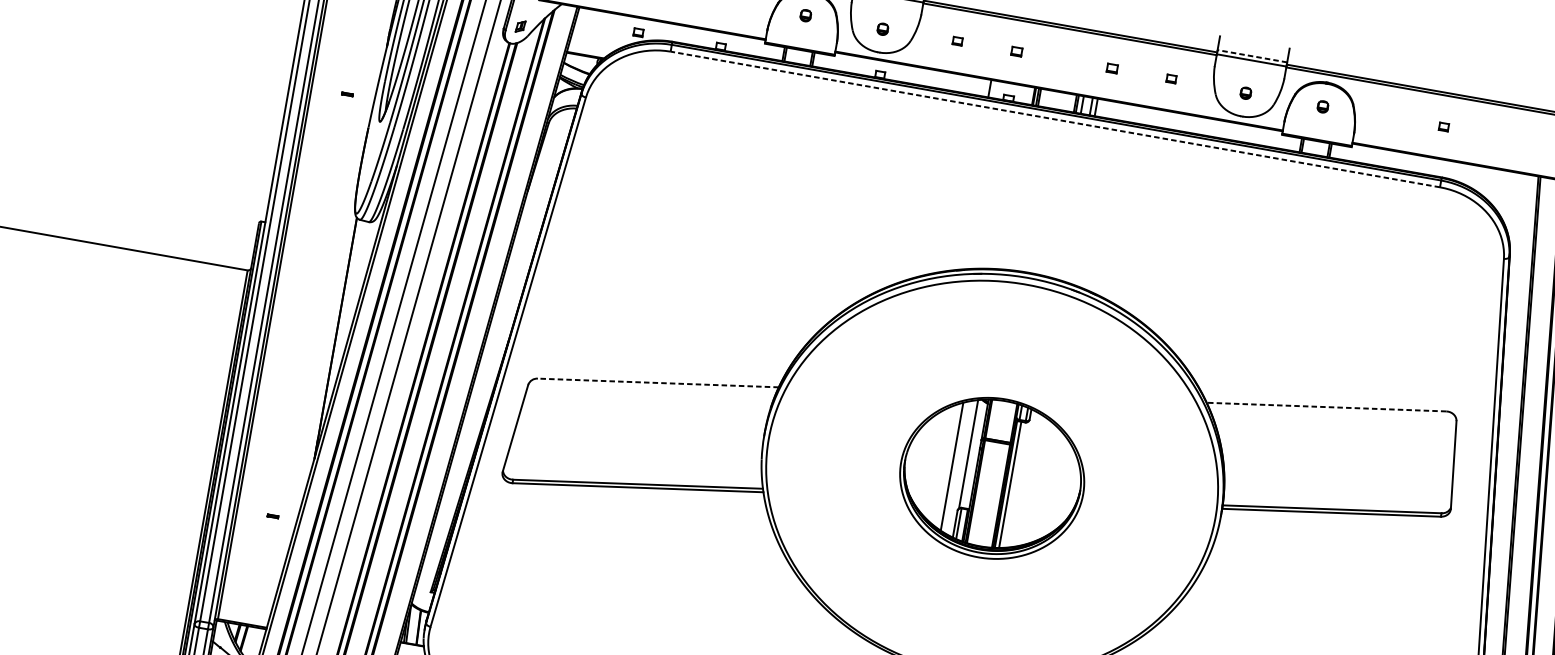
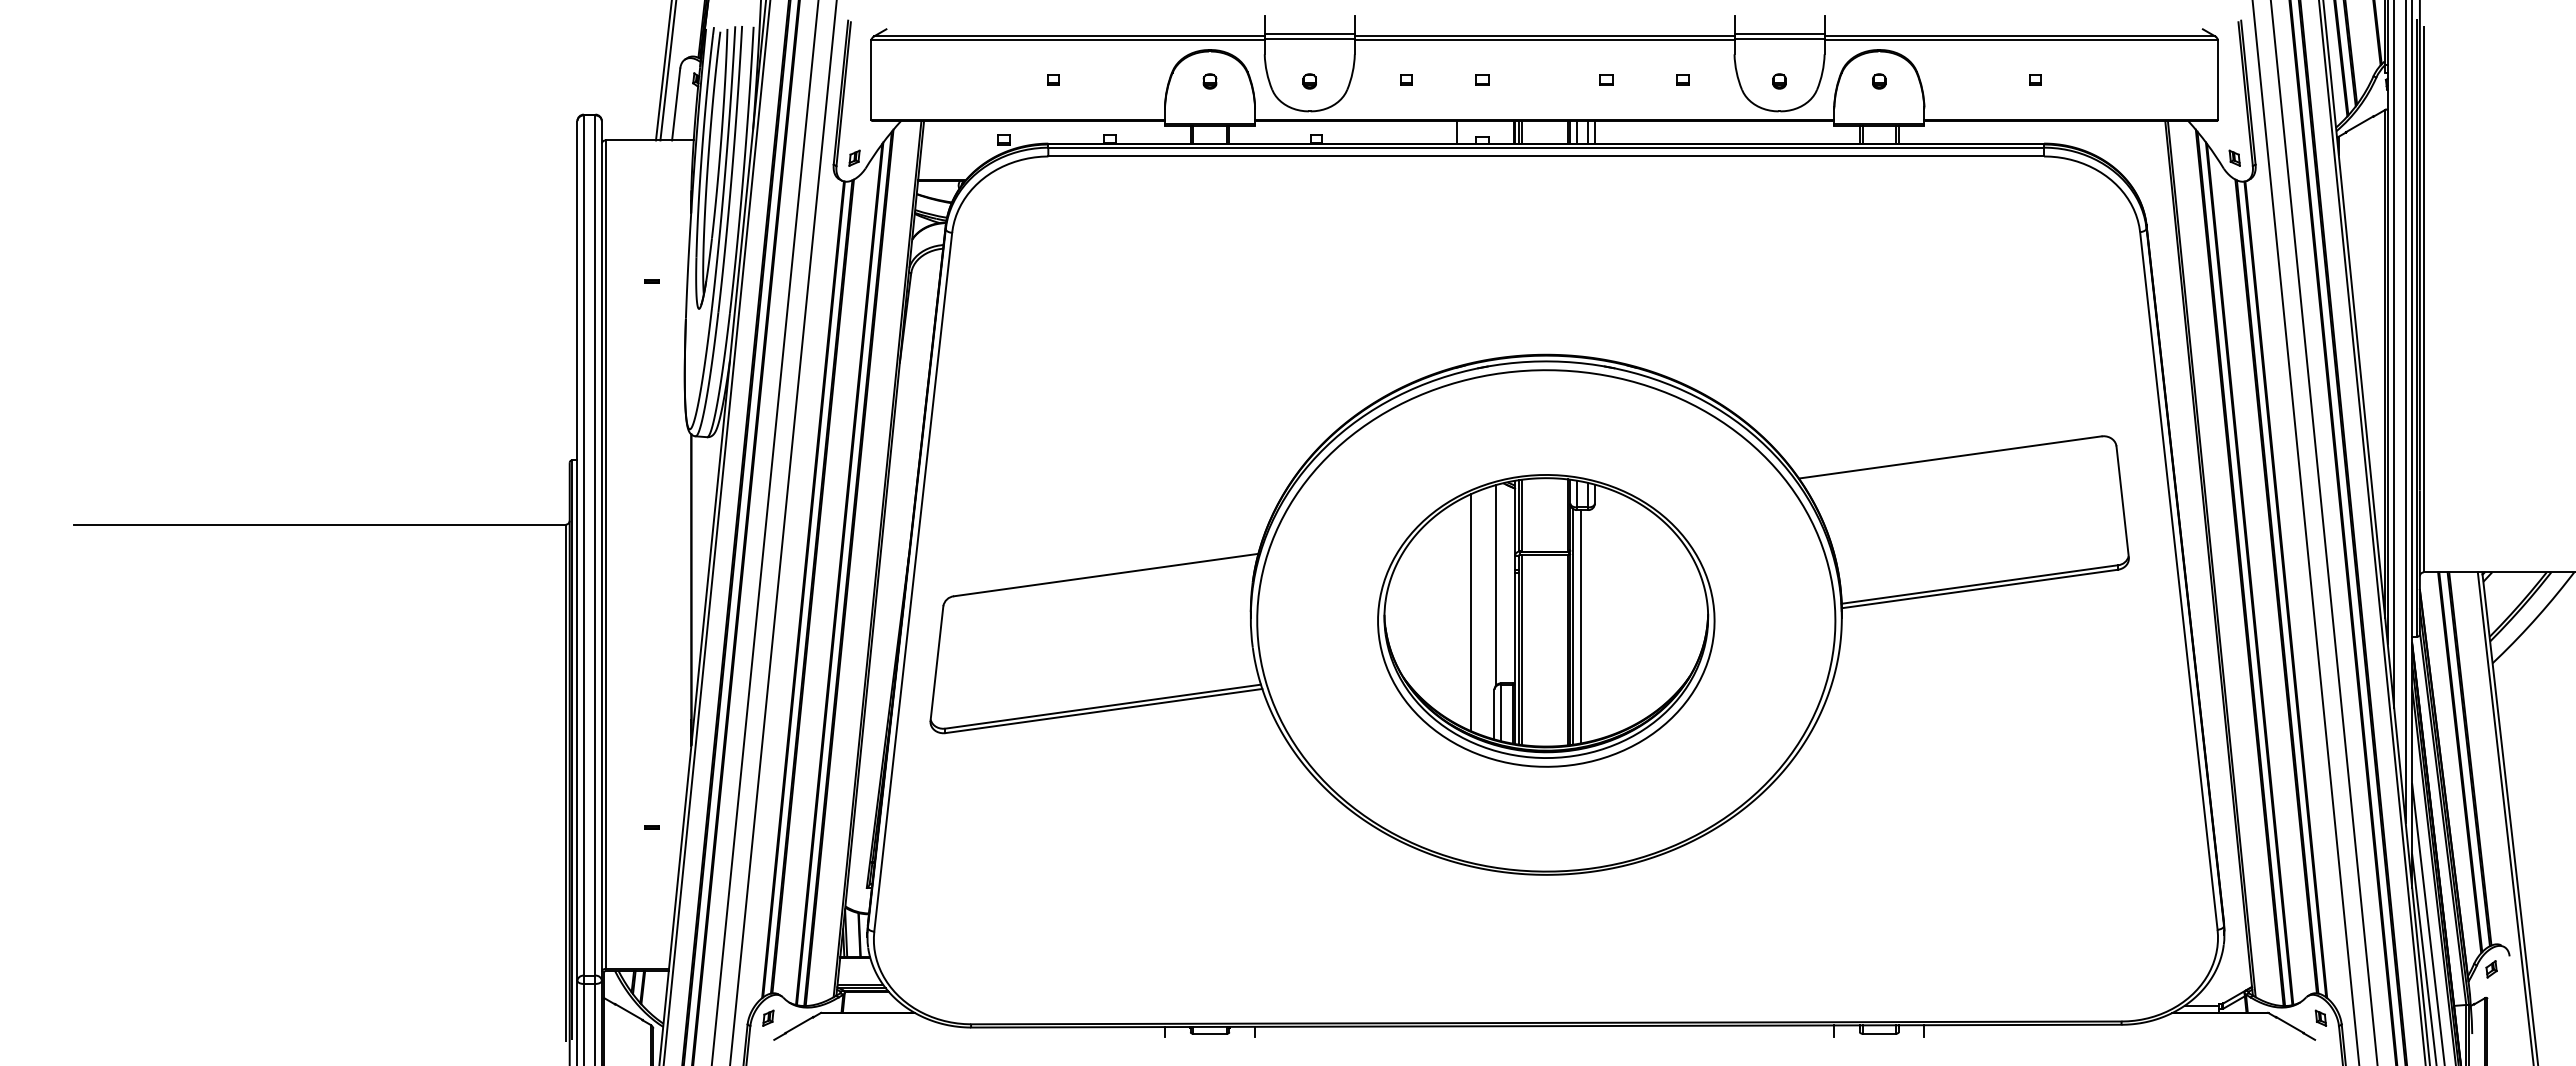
line: (1252, 56) -> (1779, 33), dashed -> solid
line: (1055, 119) -> (1546, 156), dashed -> solid
line: (658, 383) -> (1106, 575), dashed -> solid
line: (1326, 407) -> (1950, 457), dashed -> solid
part: (992, 478) -> (1546, 620), size x1.43

